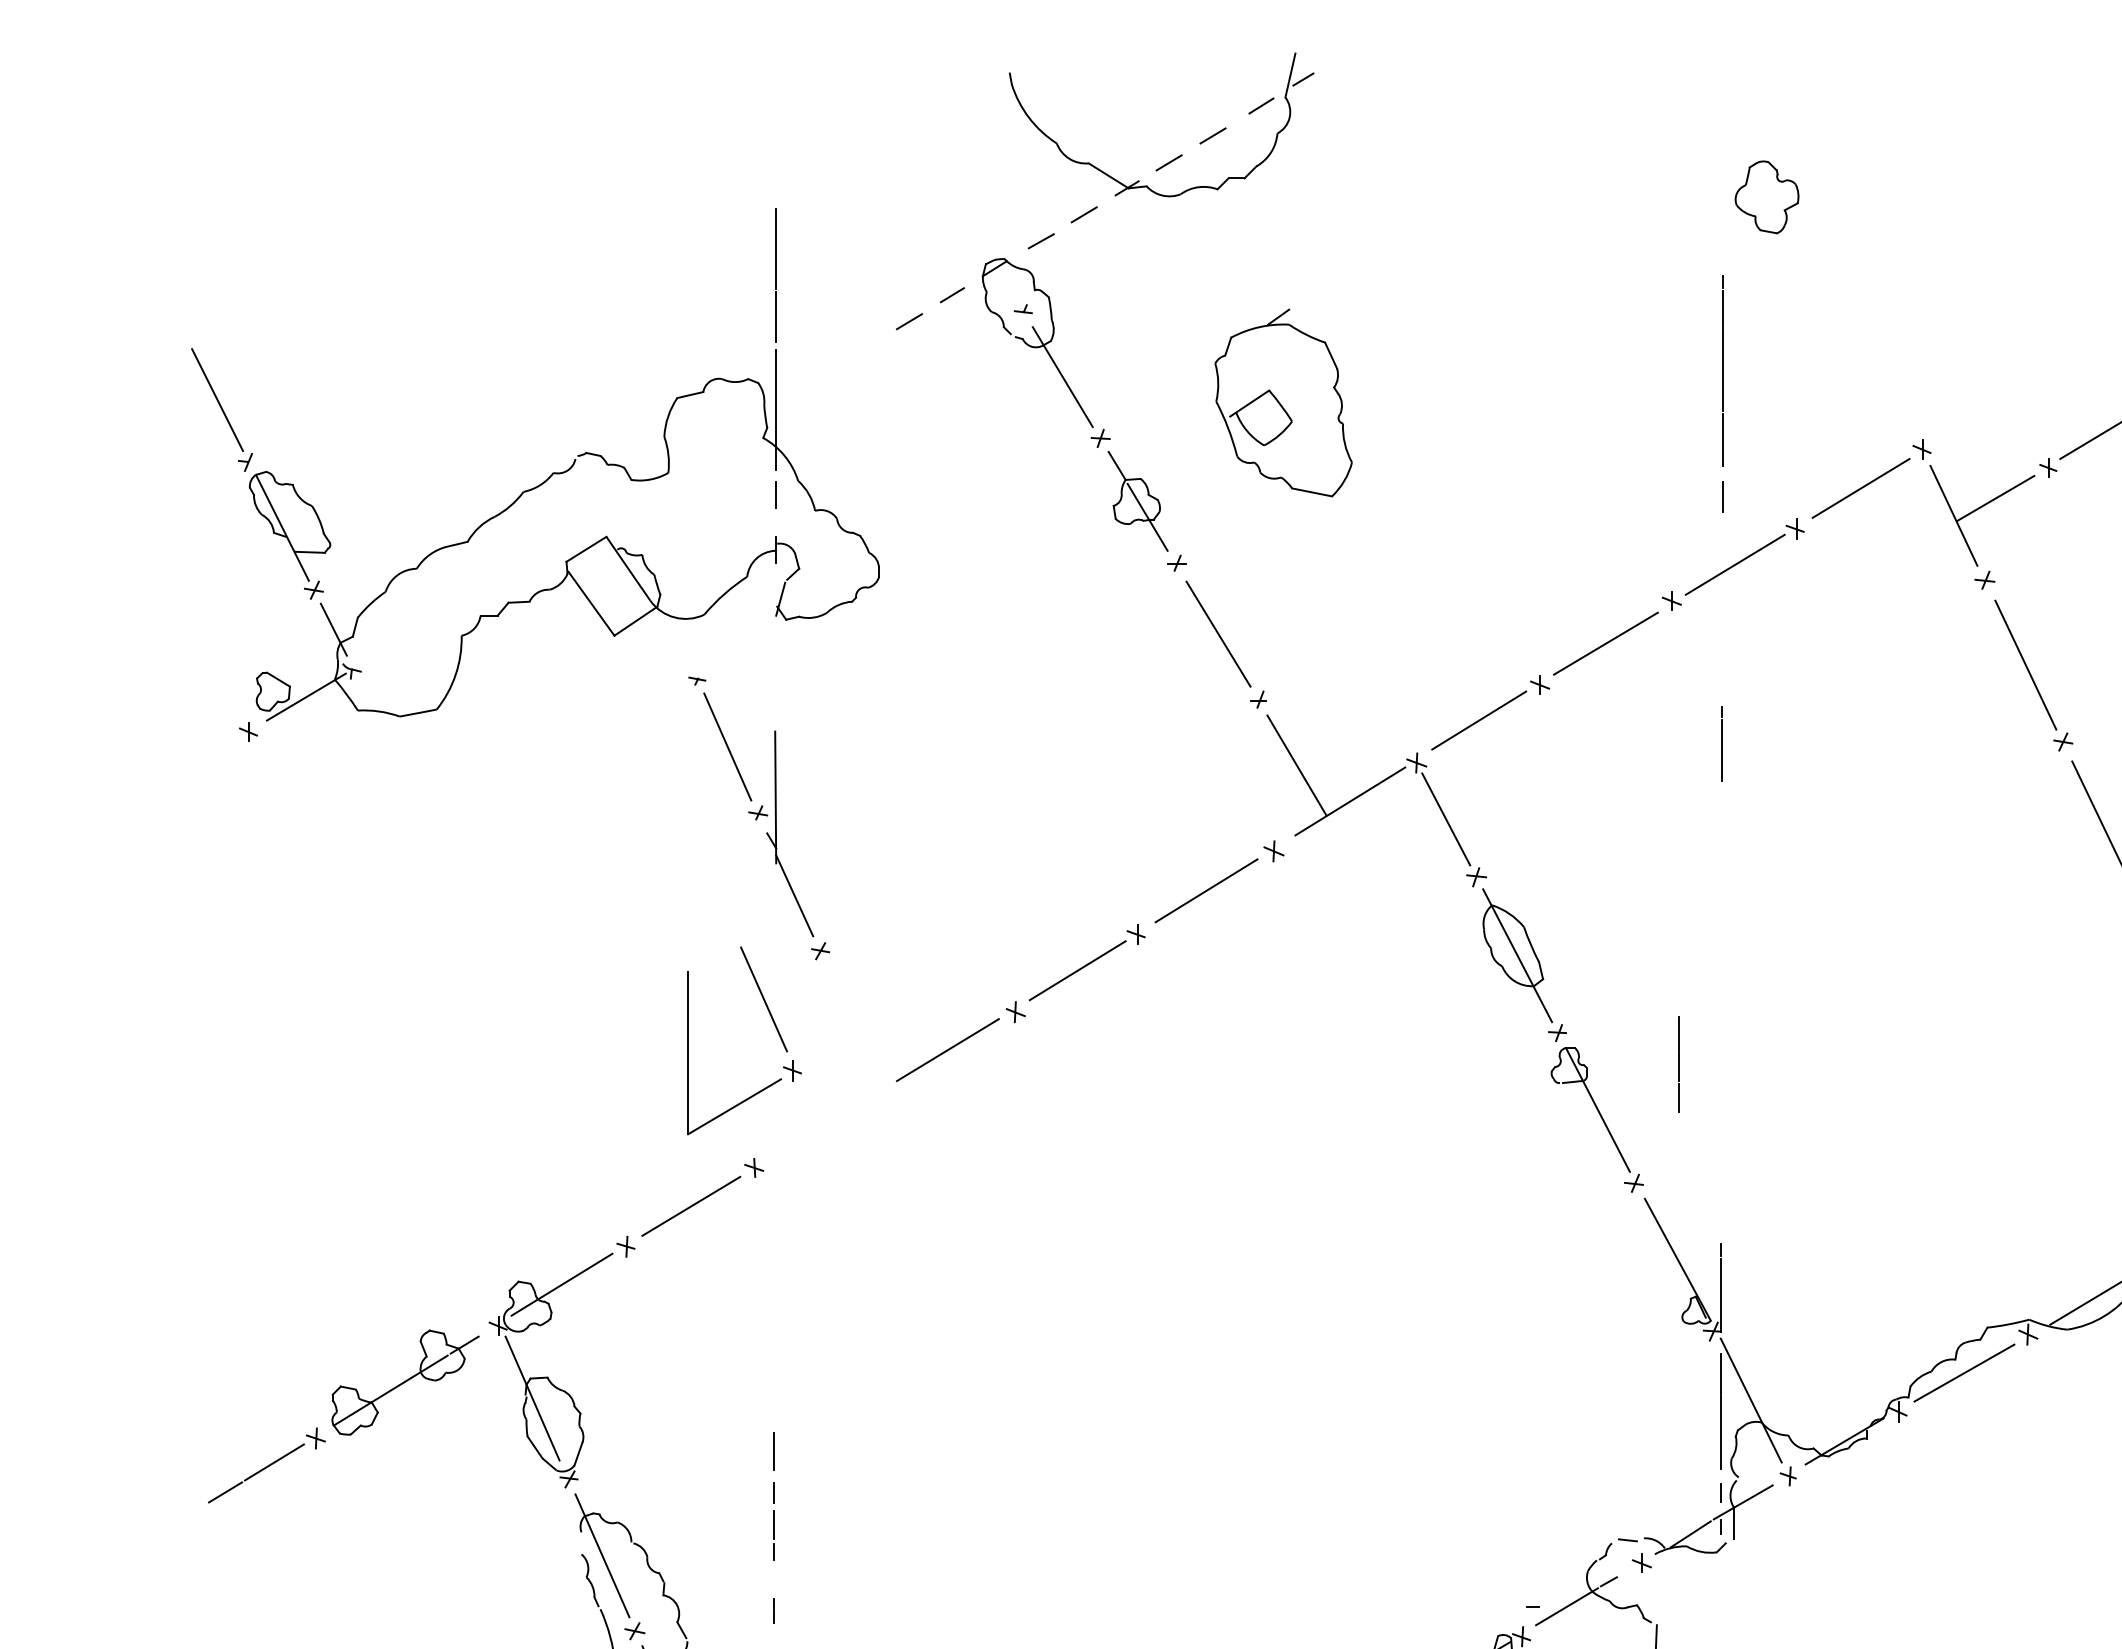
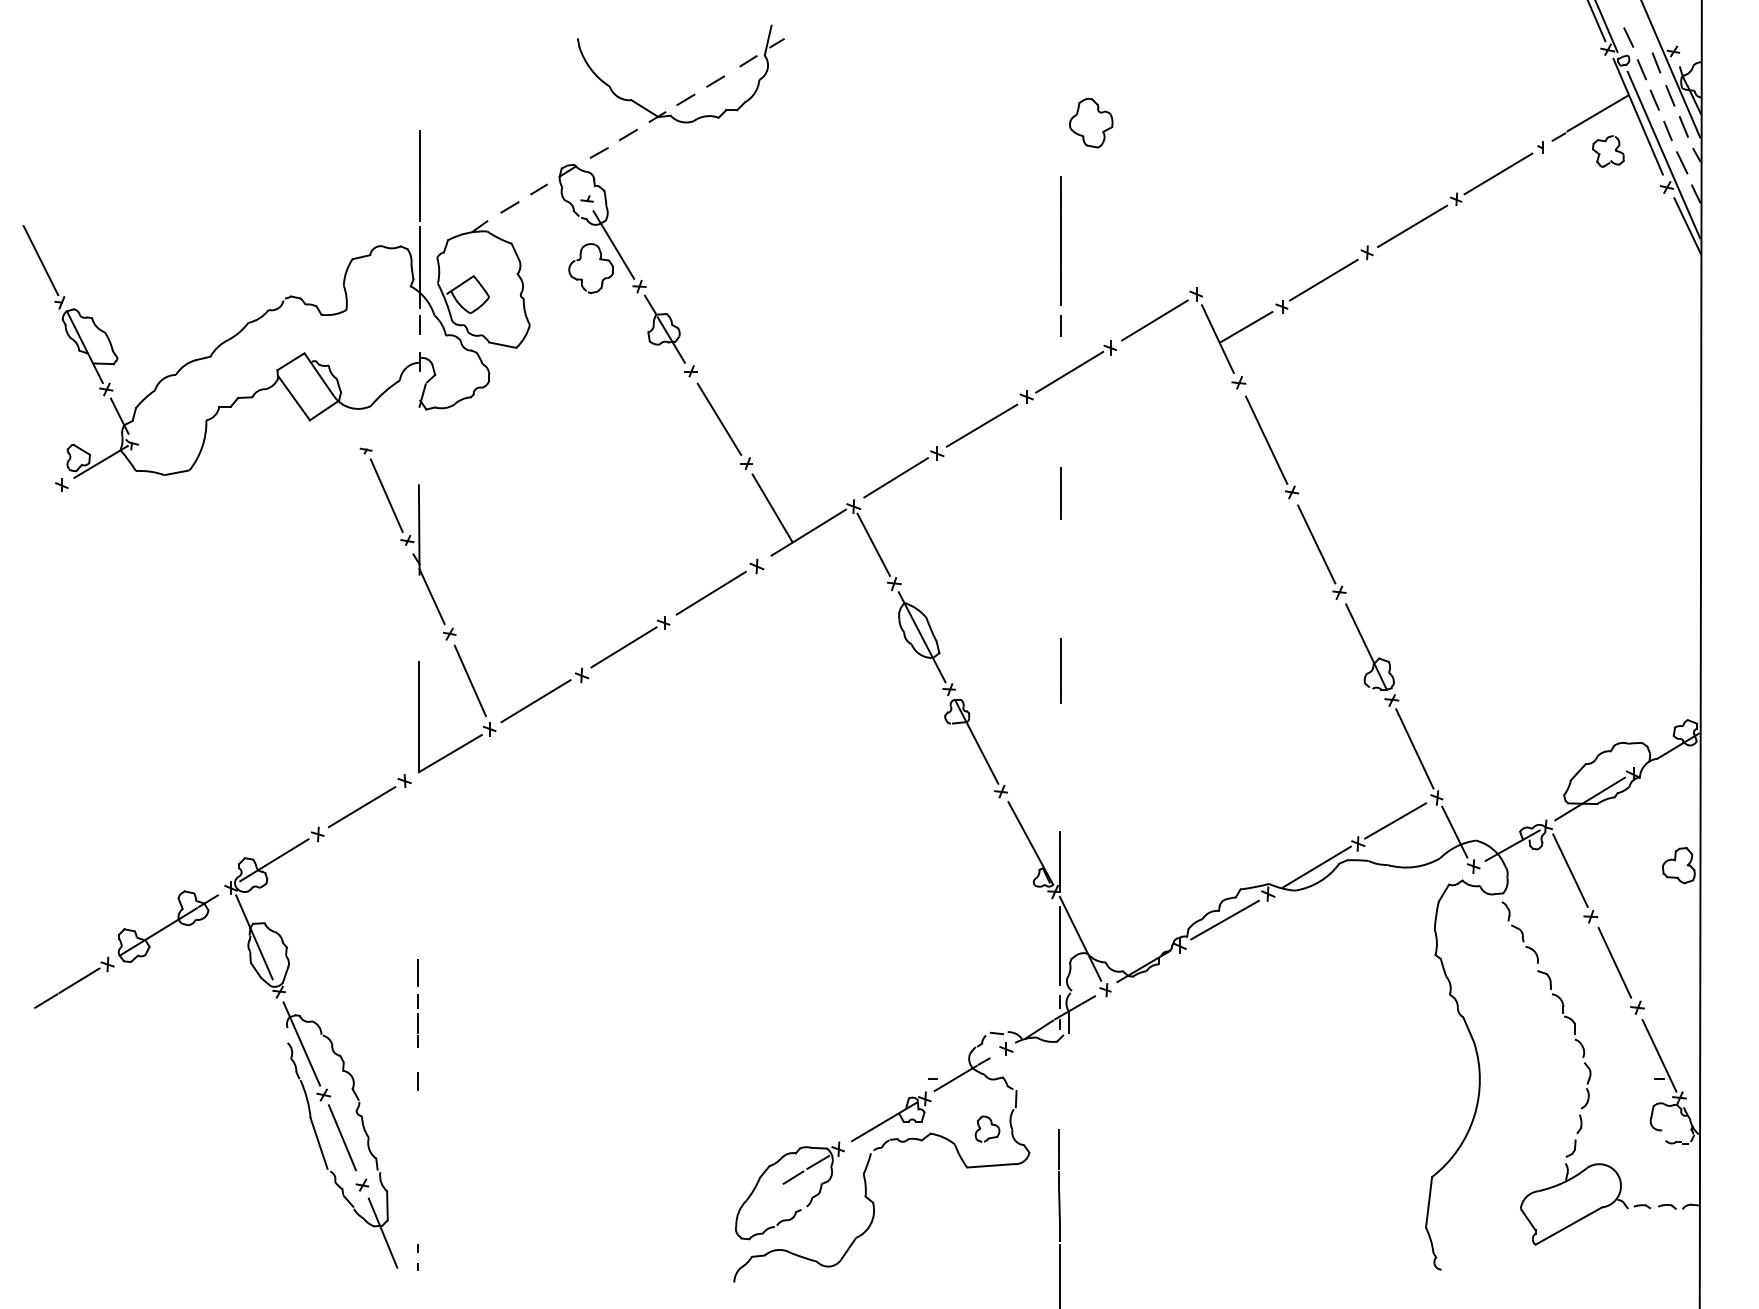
part: (1283, 402) -> (483, 284), moved
part: (1028, 411) -> (590, 268), added
part: (776, 1031) -> (478, 702), moved
line: (1678, 1063) -> (1060, 670), moved

